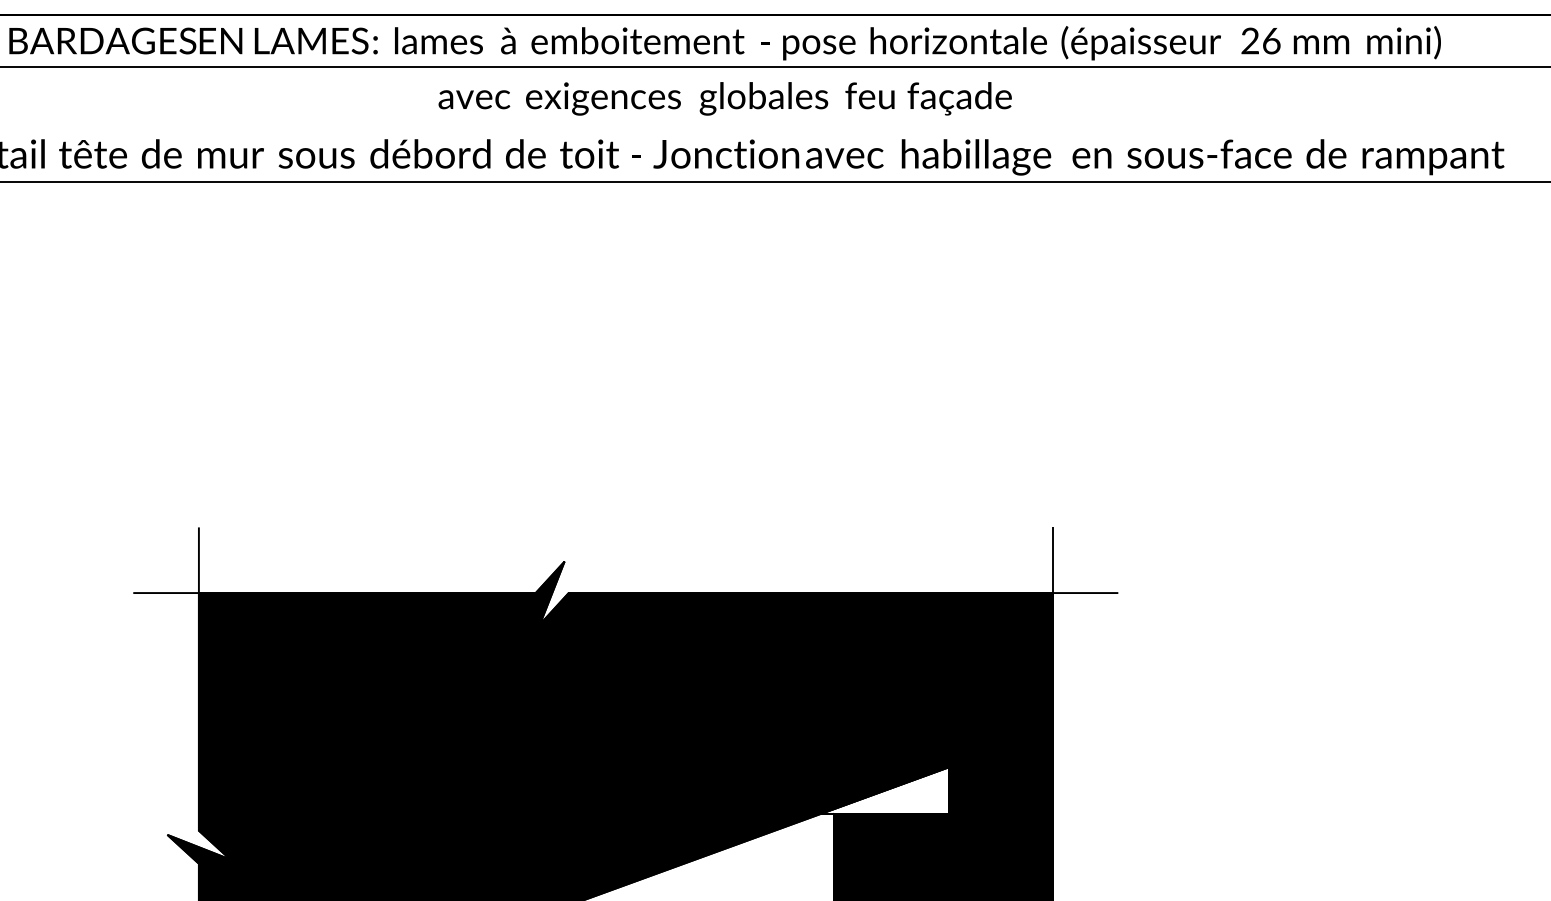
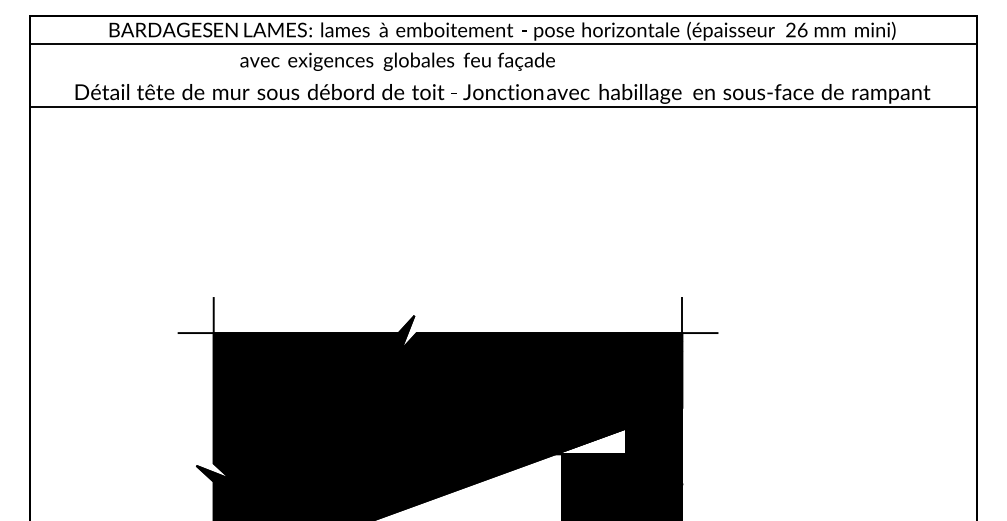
text: (724, 98) -> (397, 61), moved

